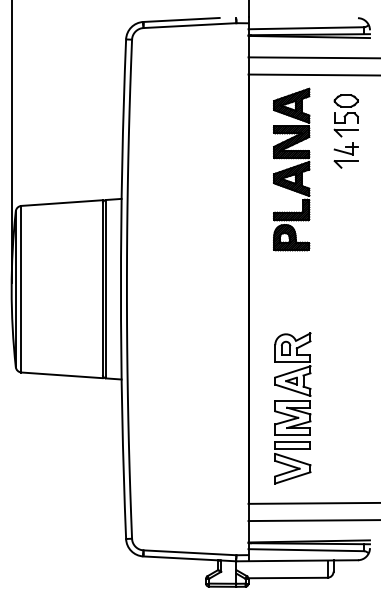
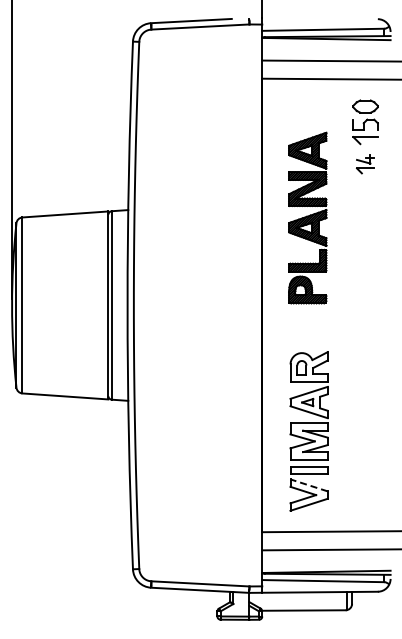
part: (346, 155) -> (365, 164), size x0.7
part: (291, 169) -> (307, 217), moved
line: (293, 459) -> (309, 485), solid -> dashed

